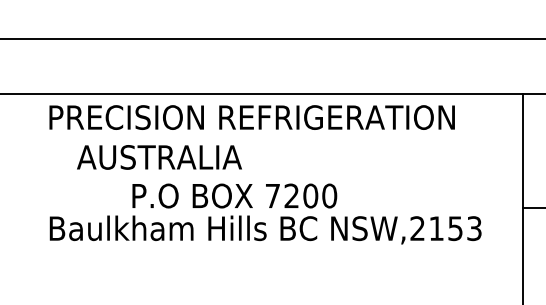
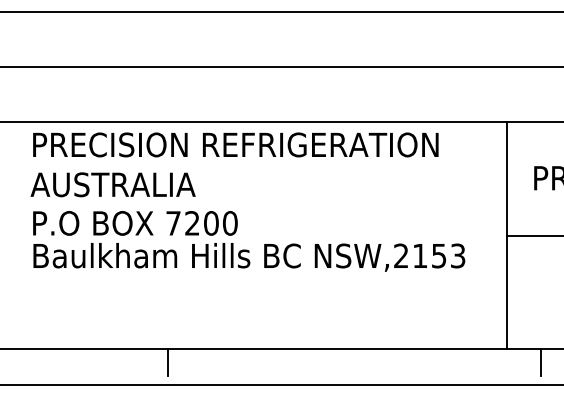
text: (158, 157) -> (112, 184), moved
text: (234, 196) -> (135, 223), moved

